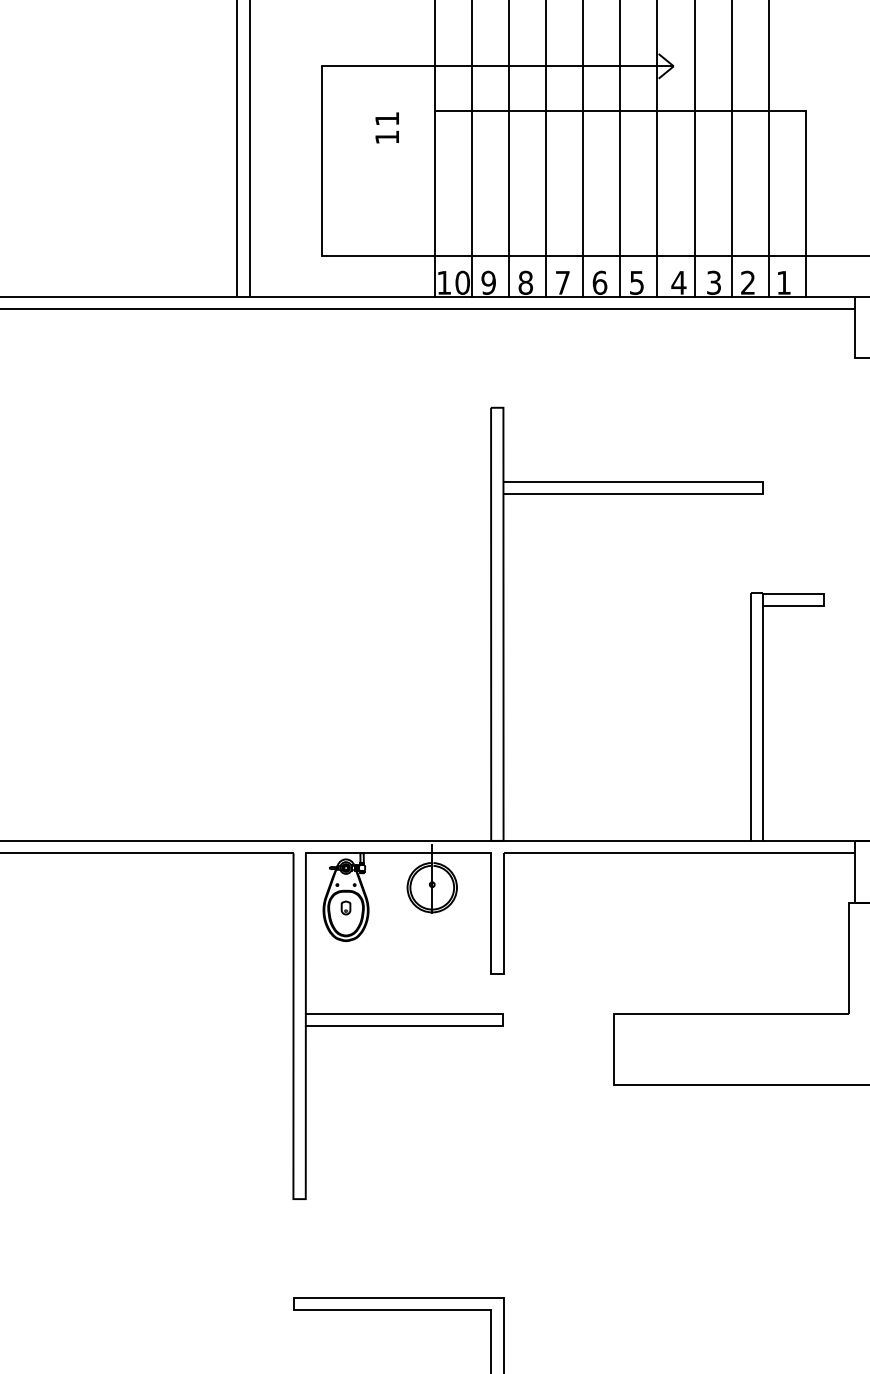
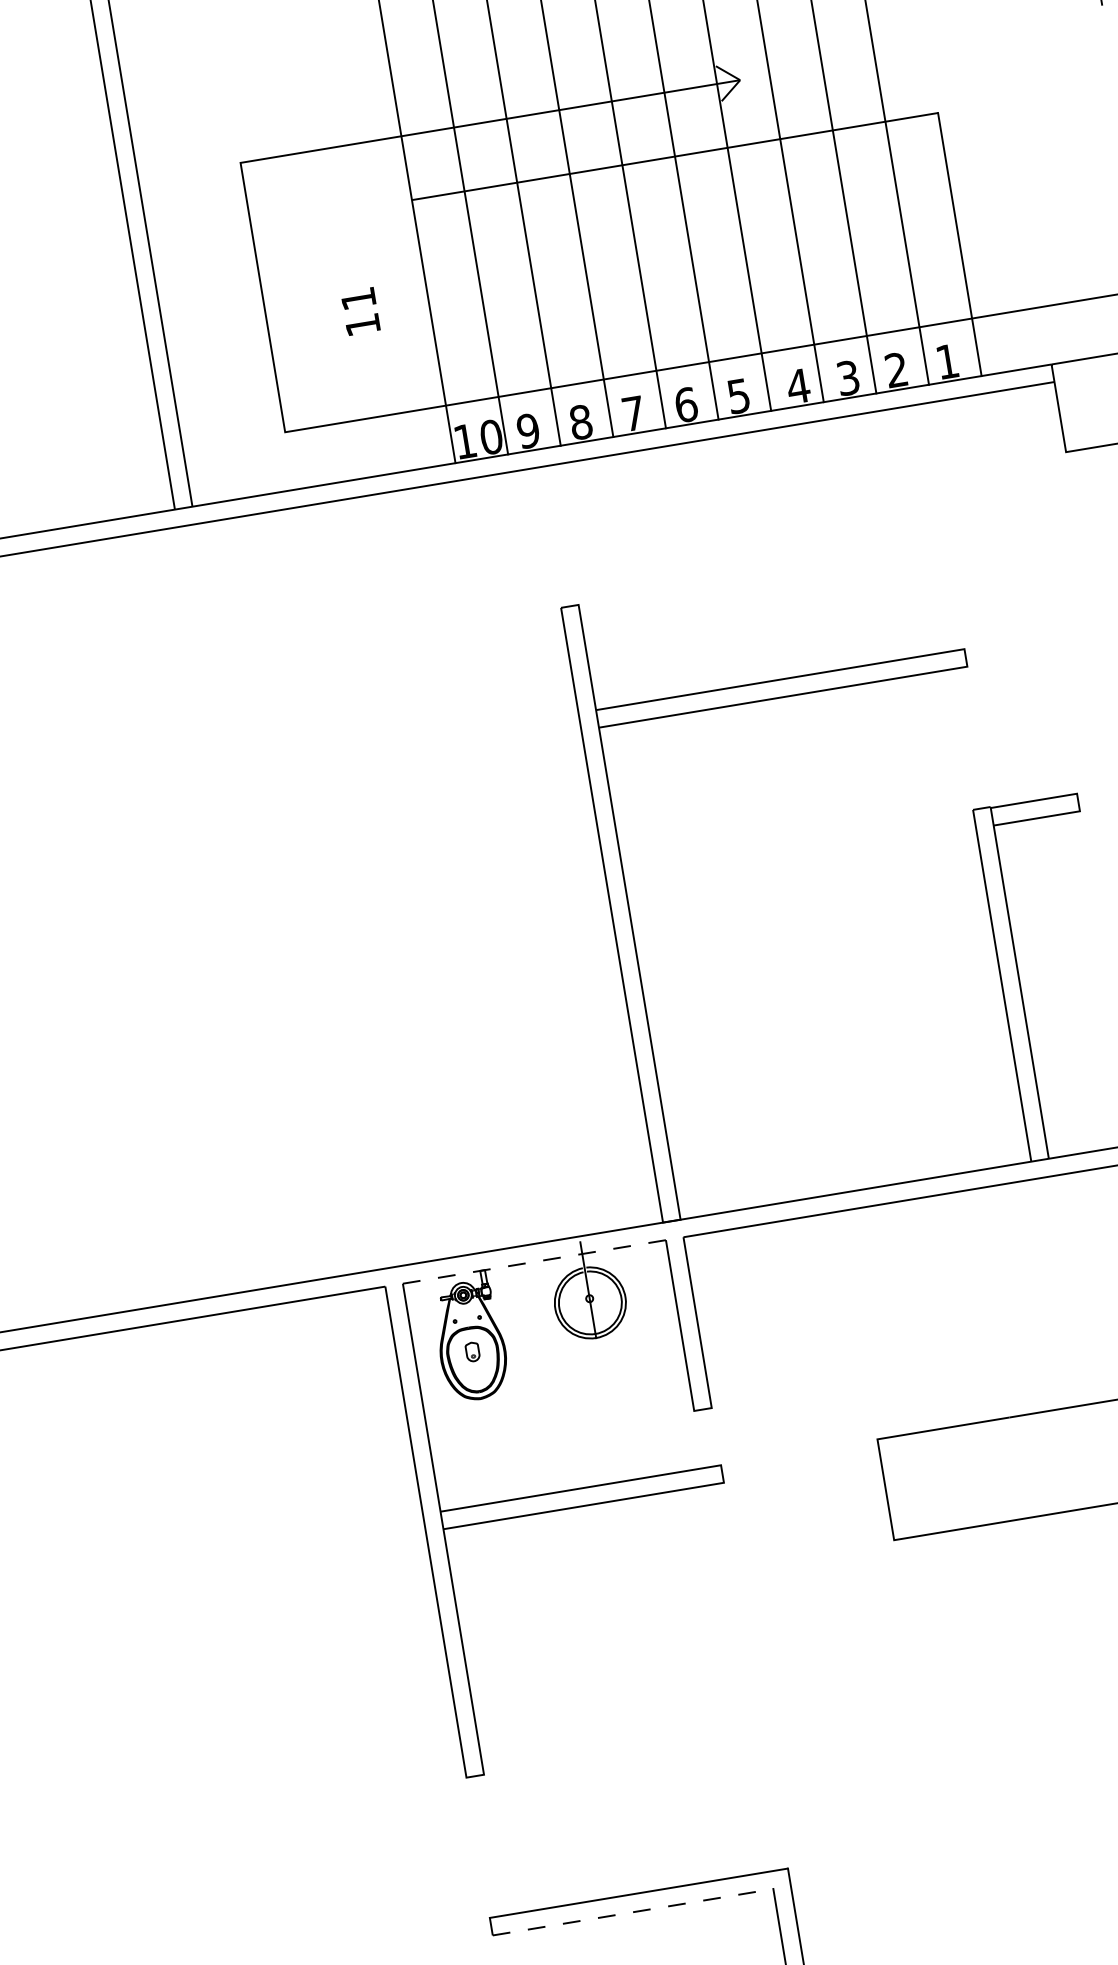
text: (386, 127) -> (359, 311), moved
line: (398, 853) -> (534, 1262), solid -> dashed
line: (392, 1310) -> (633, 1912), solid -> dashed

